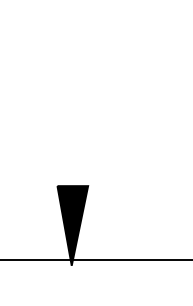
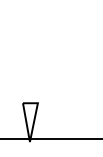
fill: (72, 225) -> (30, 122), removed

